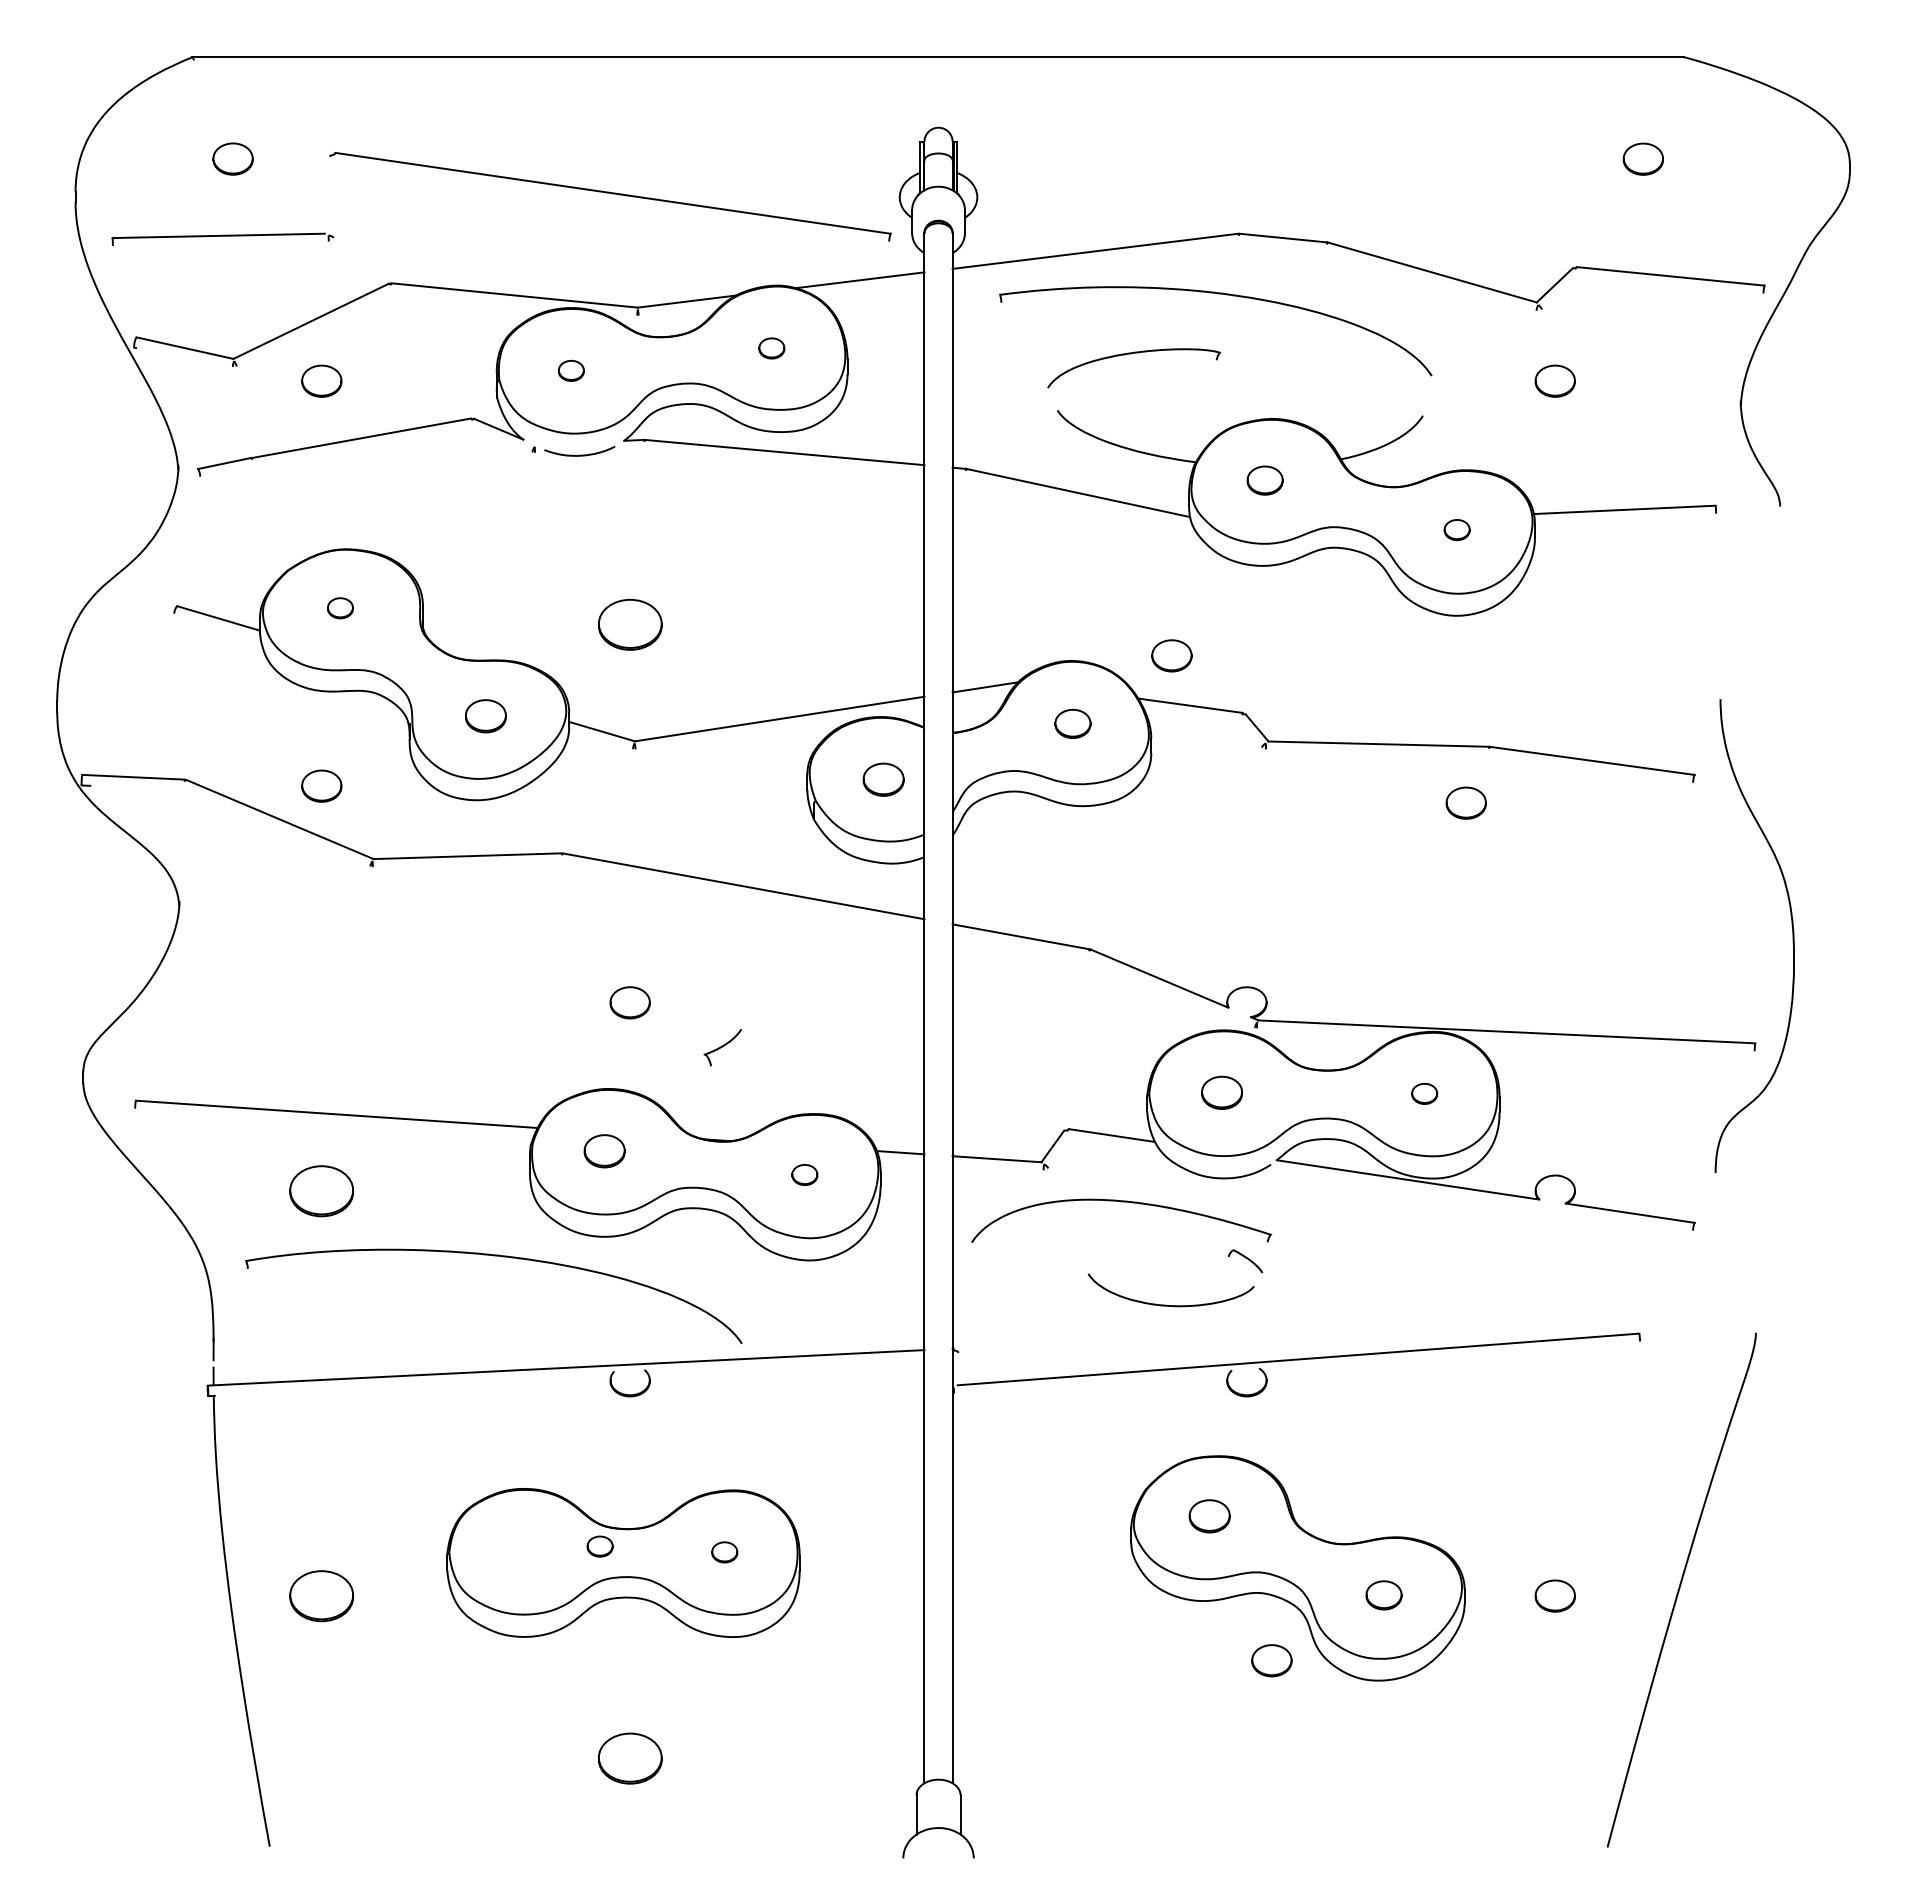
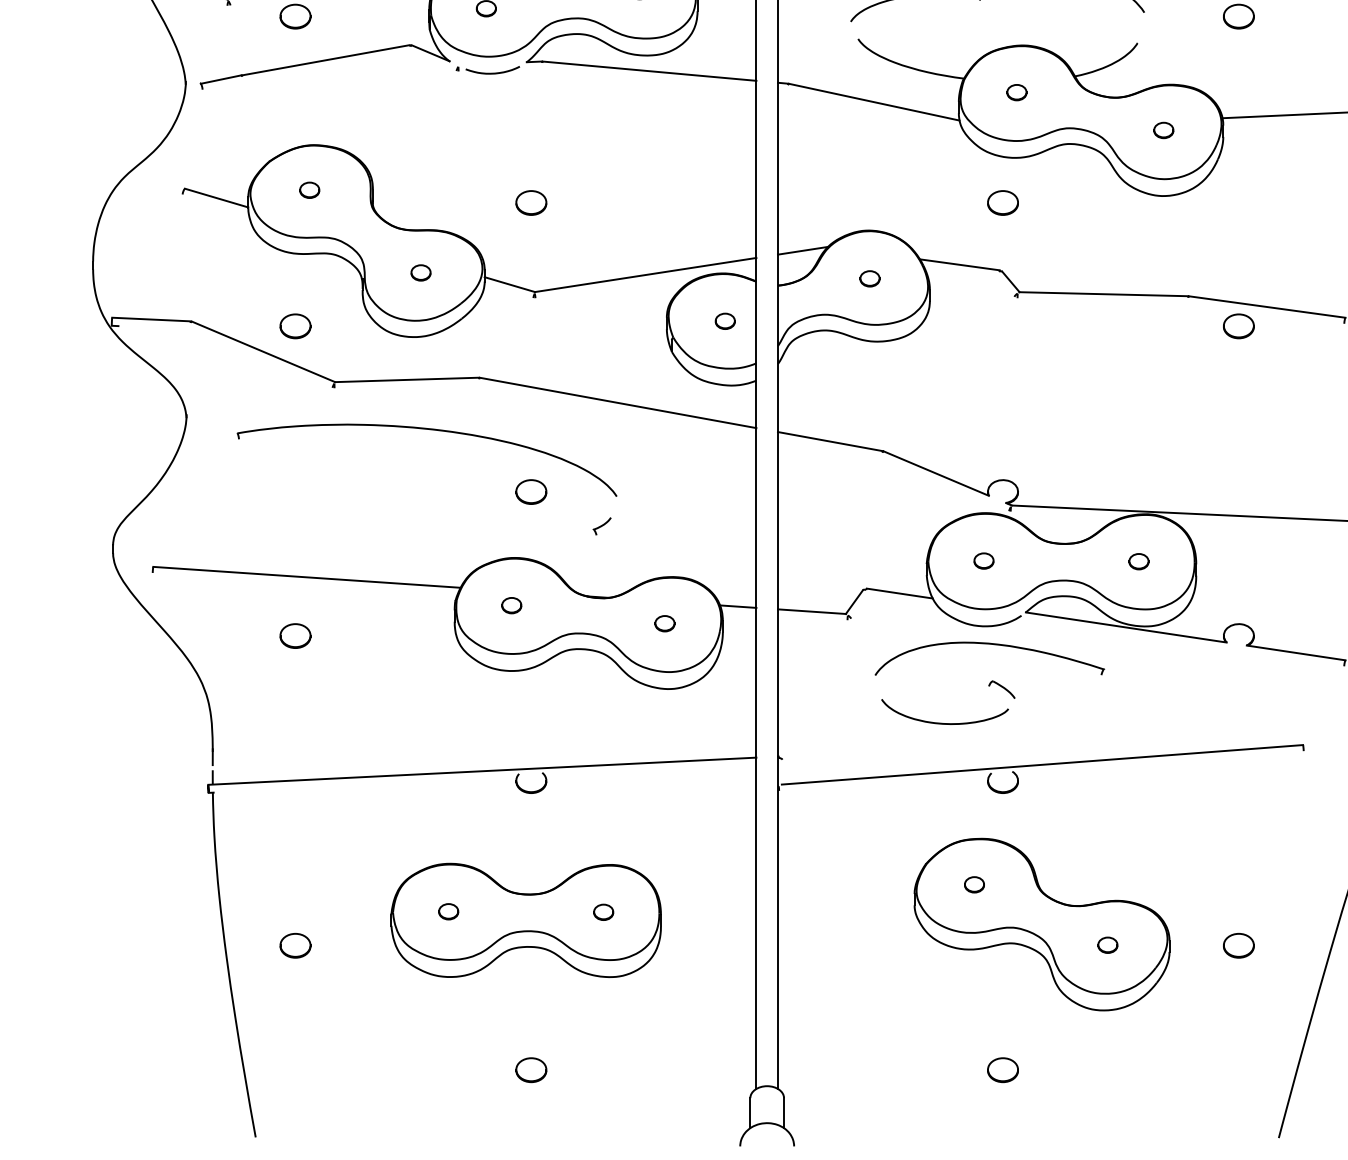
part: (1264, 480) -> (1016, 92), size x0.71
part: (629, 624) -> (530, 202), size x0.62
part: (1171, 655) -> (1002, 202), moved
part: (485, 716) -> (420, 273), size x0.62
part: (1072, 724) -> (869, 279), size x0.71
part: (883, 779) -> (725, 321), size x0.62
part: (1465, 802) -> (1238, 325), moved
part: (722, 1047) -> (601, 526), size x0.62
part: (1221, 1093) -> (983, 561), size x0.62
part: (604, 1151) -> (511, 605), size x0.62
part: (321, 1190) -> (295, 635), size x0.62
part: (1121, 1202) -> (989, 644), moved
part: (493, 1256) -> (426, 429), moved
part: (1209, 1516) -> (974, 884), size x0.62
part: (599, 1546) -> (448, 911), moved
part: (321, 1595) -> (295, 945), size x0.62
part: (1383, 1595) -> (1107, 945), size x0.71
part: (1271, 1660) -> (1002, 1069), moved
part: (629, 1758) -> (530, 1069), size x0.62

